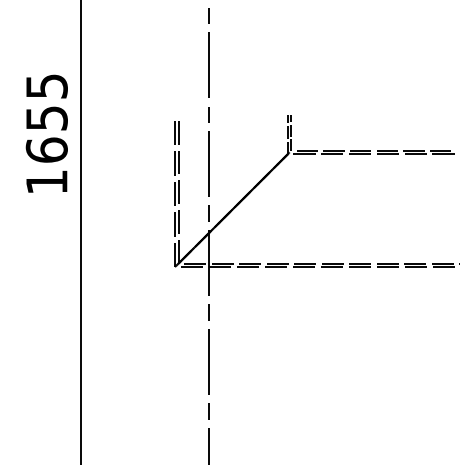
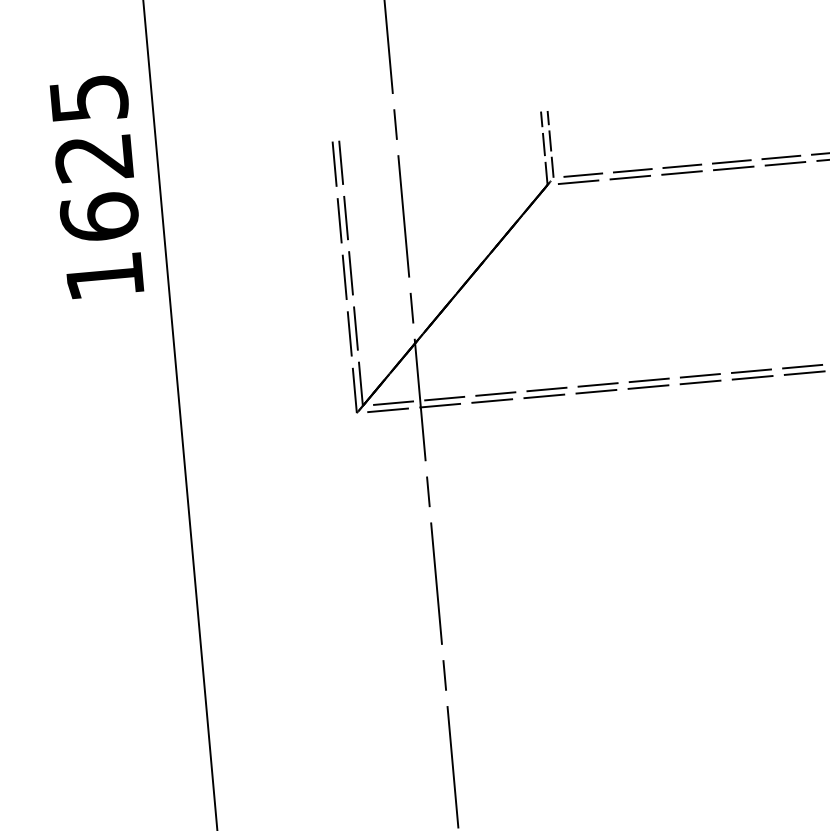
text: (46, 118) -> (93, 158), 1655 -> 1625

